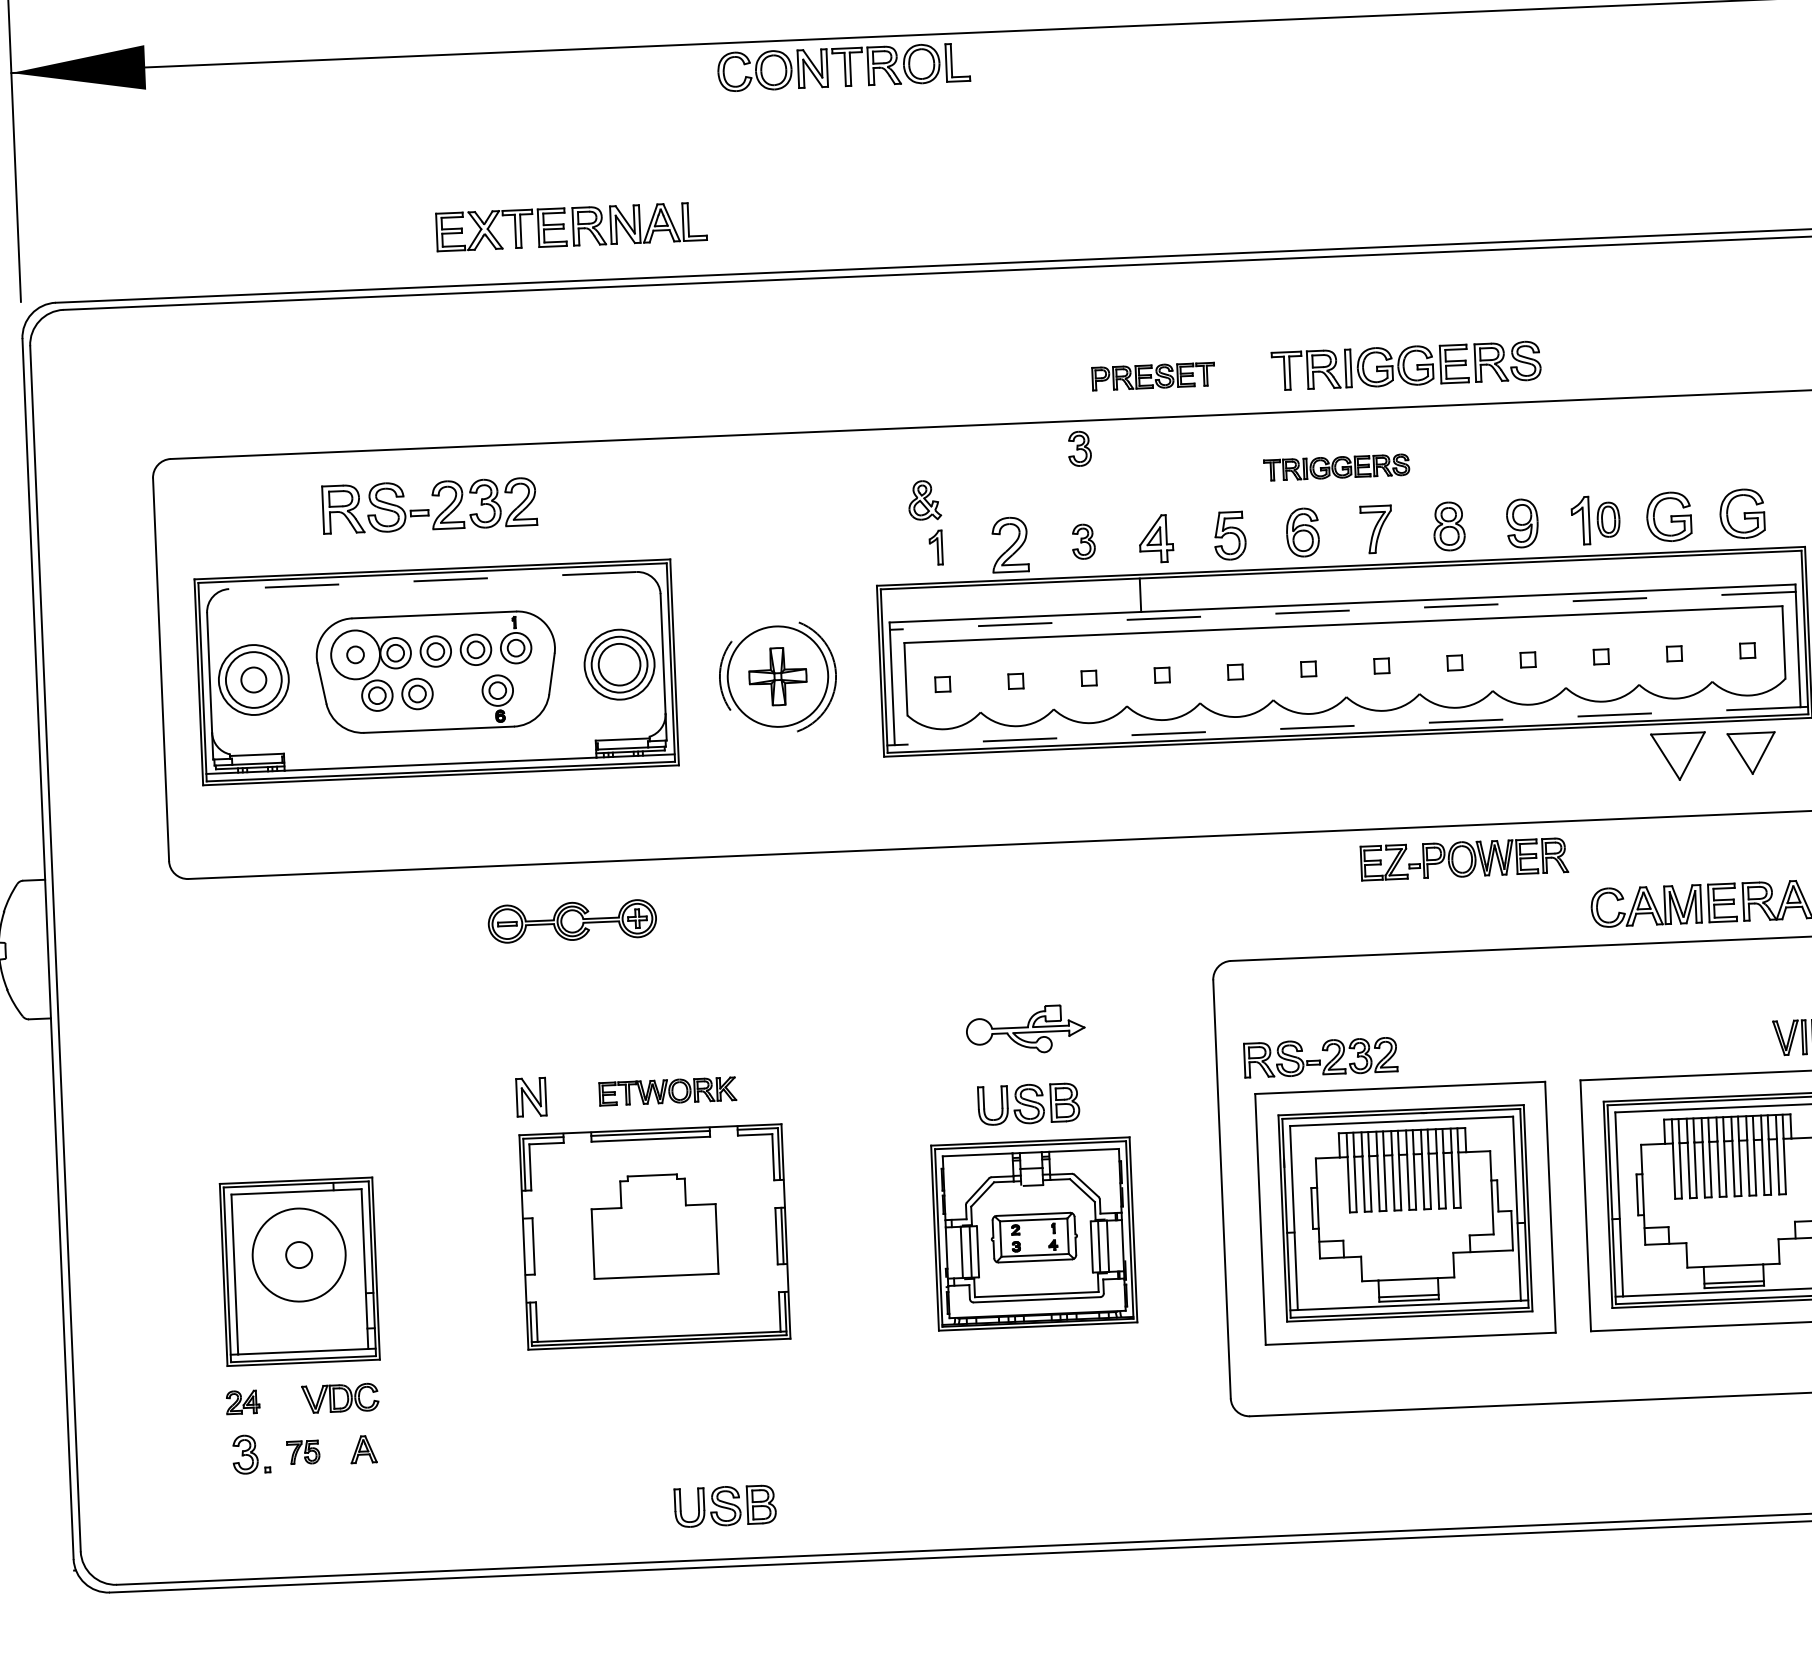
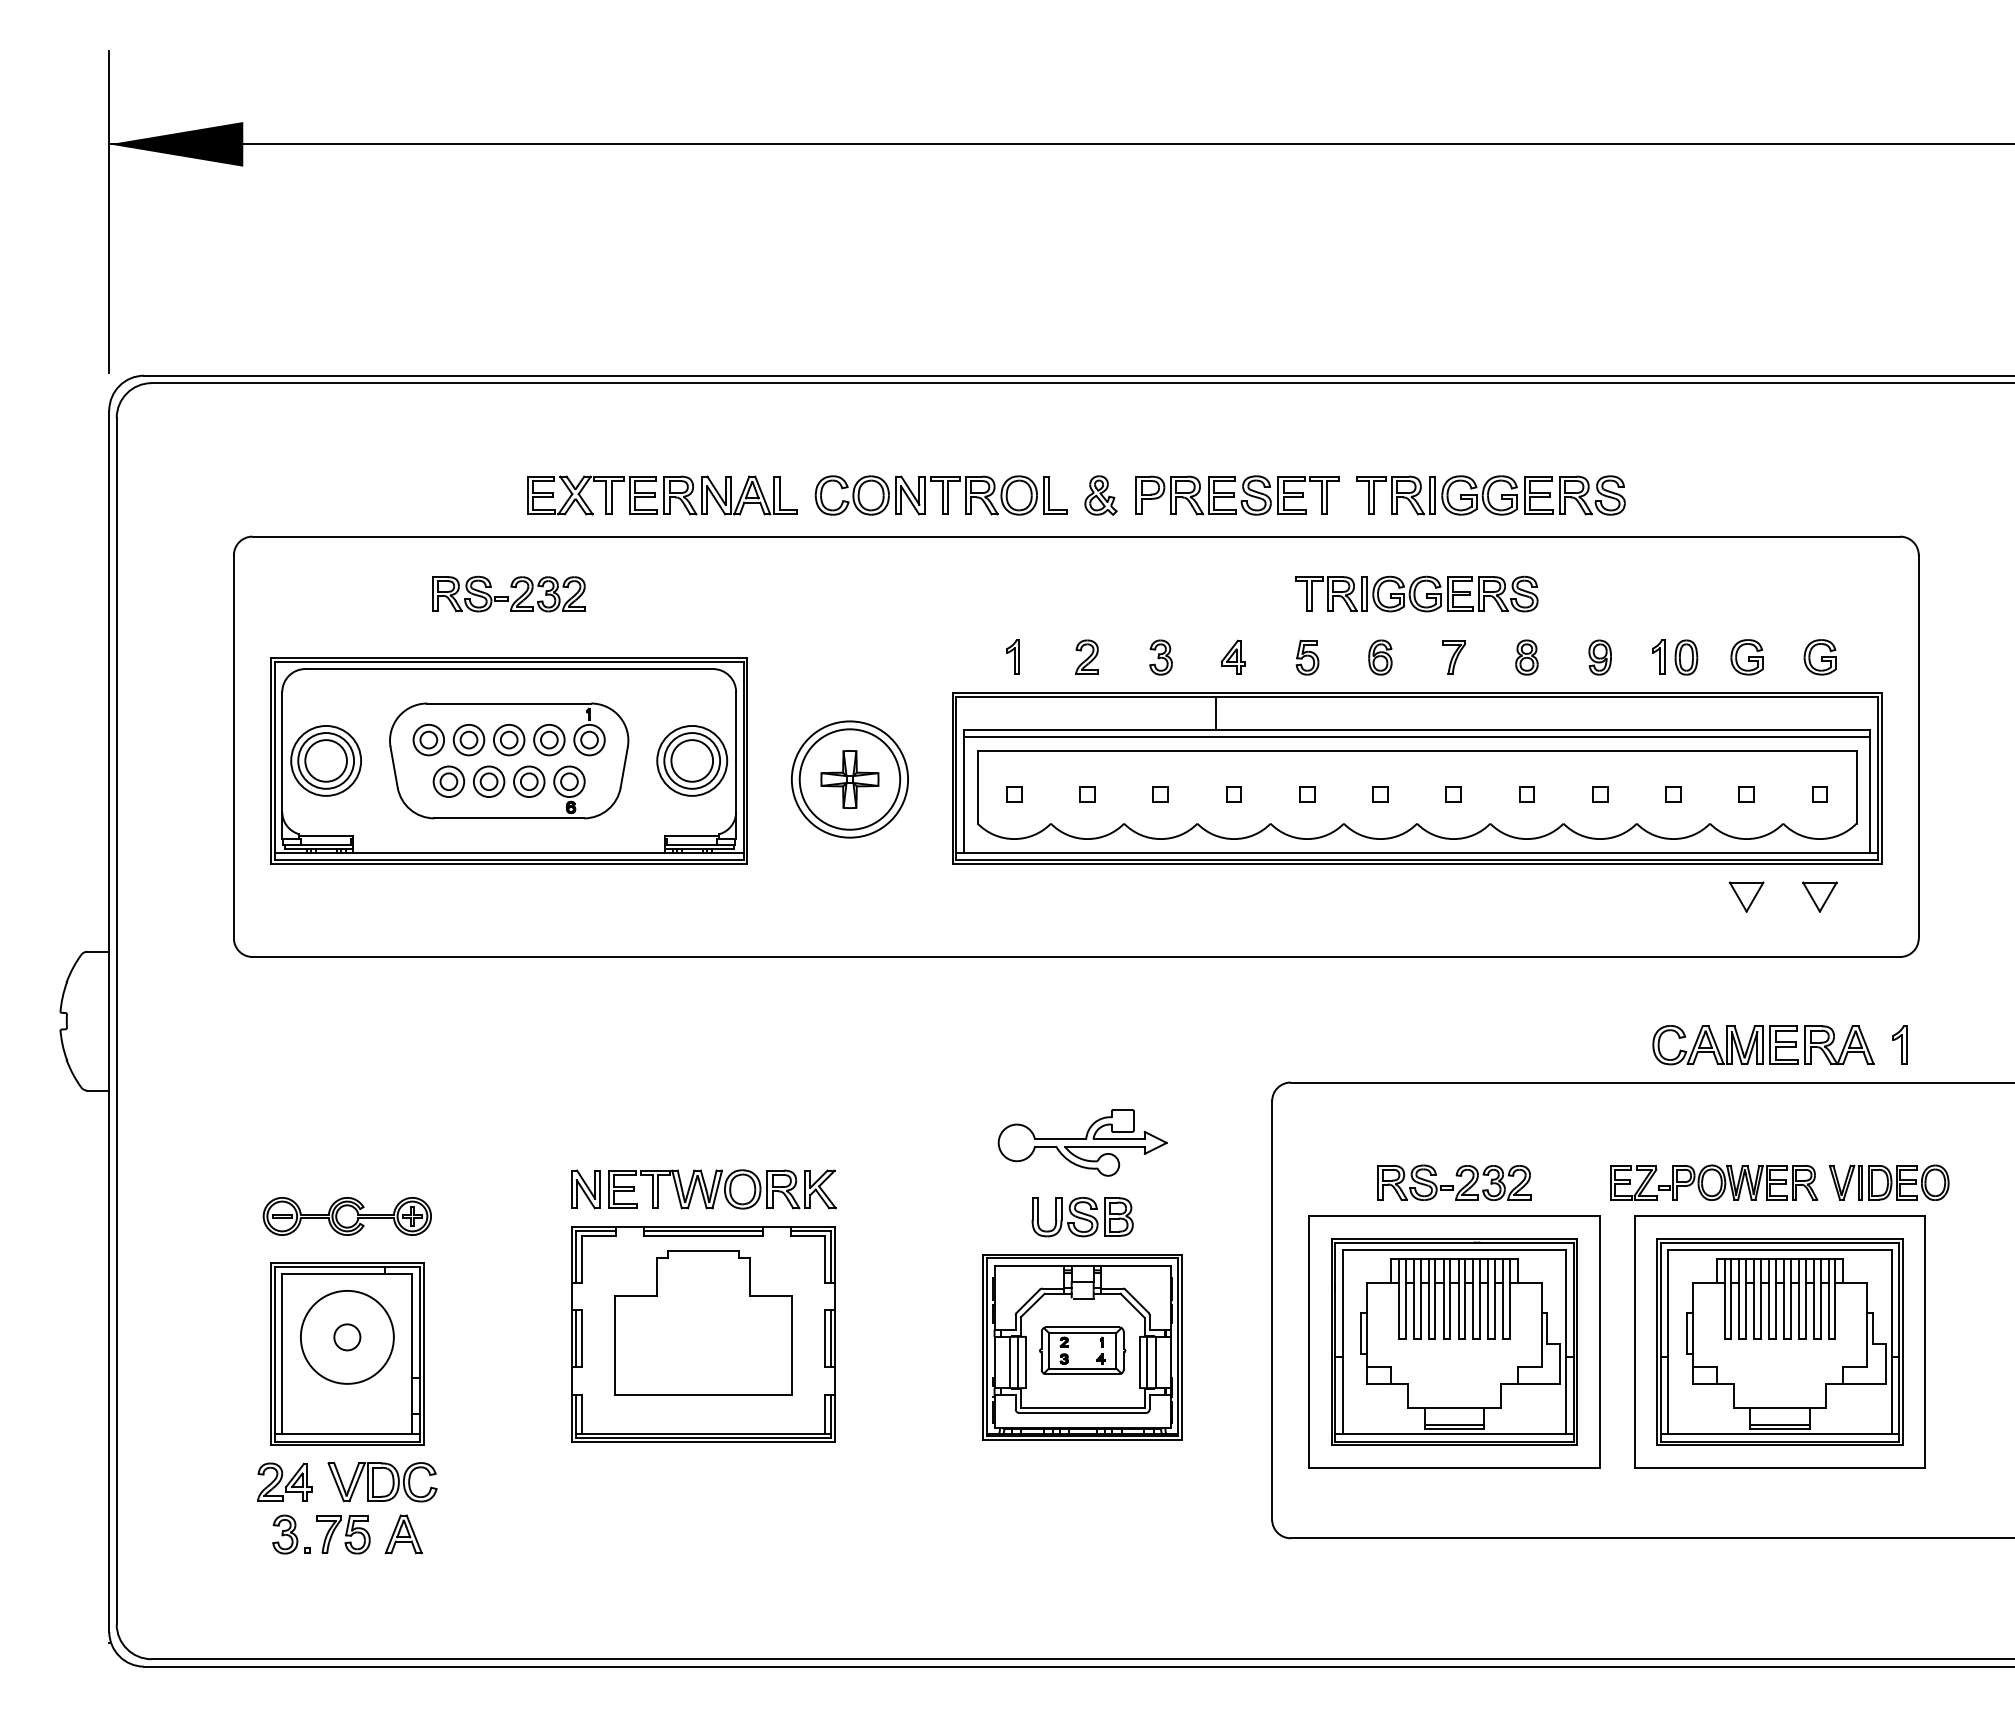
part: (843, 67) -> (940, 495), moved
part: (571, 226) -> (662, 495), moved
part: (1153, 376) -> (1237, 495), size x1.67
part: (1079, 448) -> (1160, 564), removed
part: (1336, 467) -> (1416, 593), size x1.67
part: (924, 500) -> (1100, 495), moved
part: (429, 505) -> (508, 593), size x0.71
part: (1741, 514) -> (1819, 657), size x0.71
part: (1668, 517) -> (1746, 657), size x0.71
part: (1580, 519) -> (1658, 656), size x0.71
part: (1521, 523) -> (1599, 657), size x0.71
part: (1448, 526) -> (1526, 657), size x0.71
part: (1375, 529) -> (1453, 657), size x0.71
part: (1302, 532) -> (1380, 657), size x0.71
part: (1229, 535) -> (1307, 657), size x0.71
part: (1155, 537) -> (1232, 656), size x0.71
part: (1009, 543) -> (1086, 656), size x0.62
line: (433, 580) -> (509, 669), dashed -> solid
line: (1342, 610) -> (1416, 737), dashed -> solid
circle: (355, 654) -> (428, 739), size x0.62
circle: (777, 676) -> (849, 779), dashed -> solid
circle: (254, 679) -> (326, 760), size x1.67
part: (457, 692) -> (529, 781), added
line: (1347, 725) -> (1416, 852), dashed -> solid
part: (1751, 752) -> (1819, 896), size x0.71
part: (1678, 755) -> (1746, 896), size x0.62
part: (1464, 859) -> (1714, 1182), moved
part: (571, 921) -> (346, 1216), moved
part: (1025, 1029) -> (1082, 1142), size x1.43
part: (1320, 1057) -> (1454, 1182), moved
part: (667, 1091) -> (722, 1189), size x1.67
part: (654, 1225) -> (703, 1322), size x1.43
line: (528, 1246) -> (576, 1338), added
part: (340, 1398) -> (382, 1482), size x1.43
part: (242, 1401) -> (284, 1481), size x1.67
part: (363, 1449) -> (403, 1534), size x1.43
part: (303, 1452) -> (343, 1534), size x1.67
part: (725, 1506) -> (762, 1606), removed

